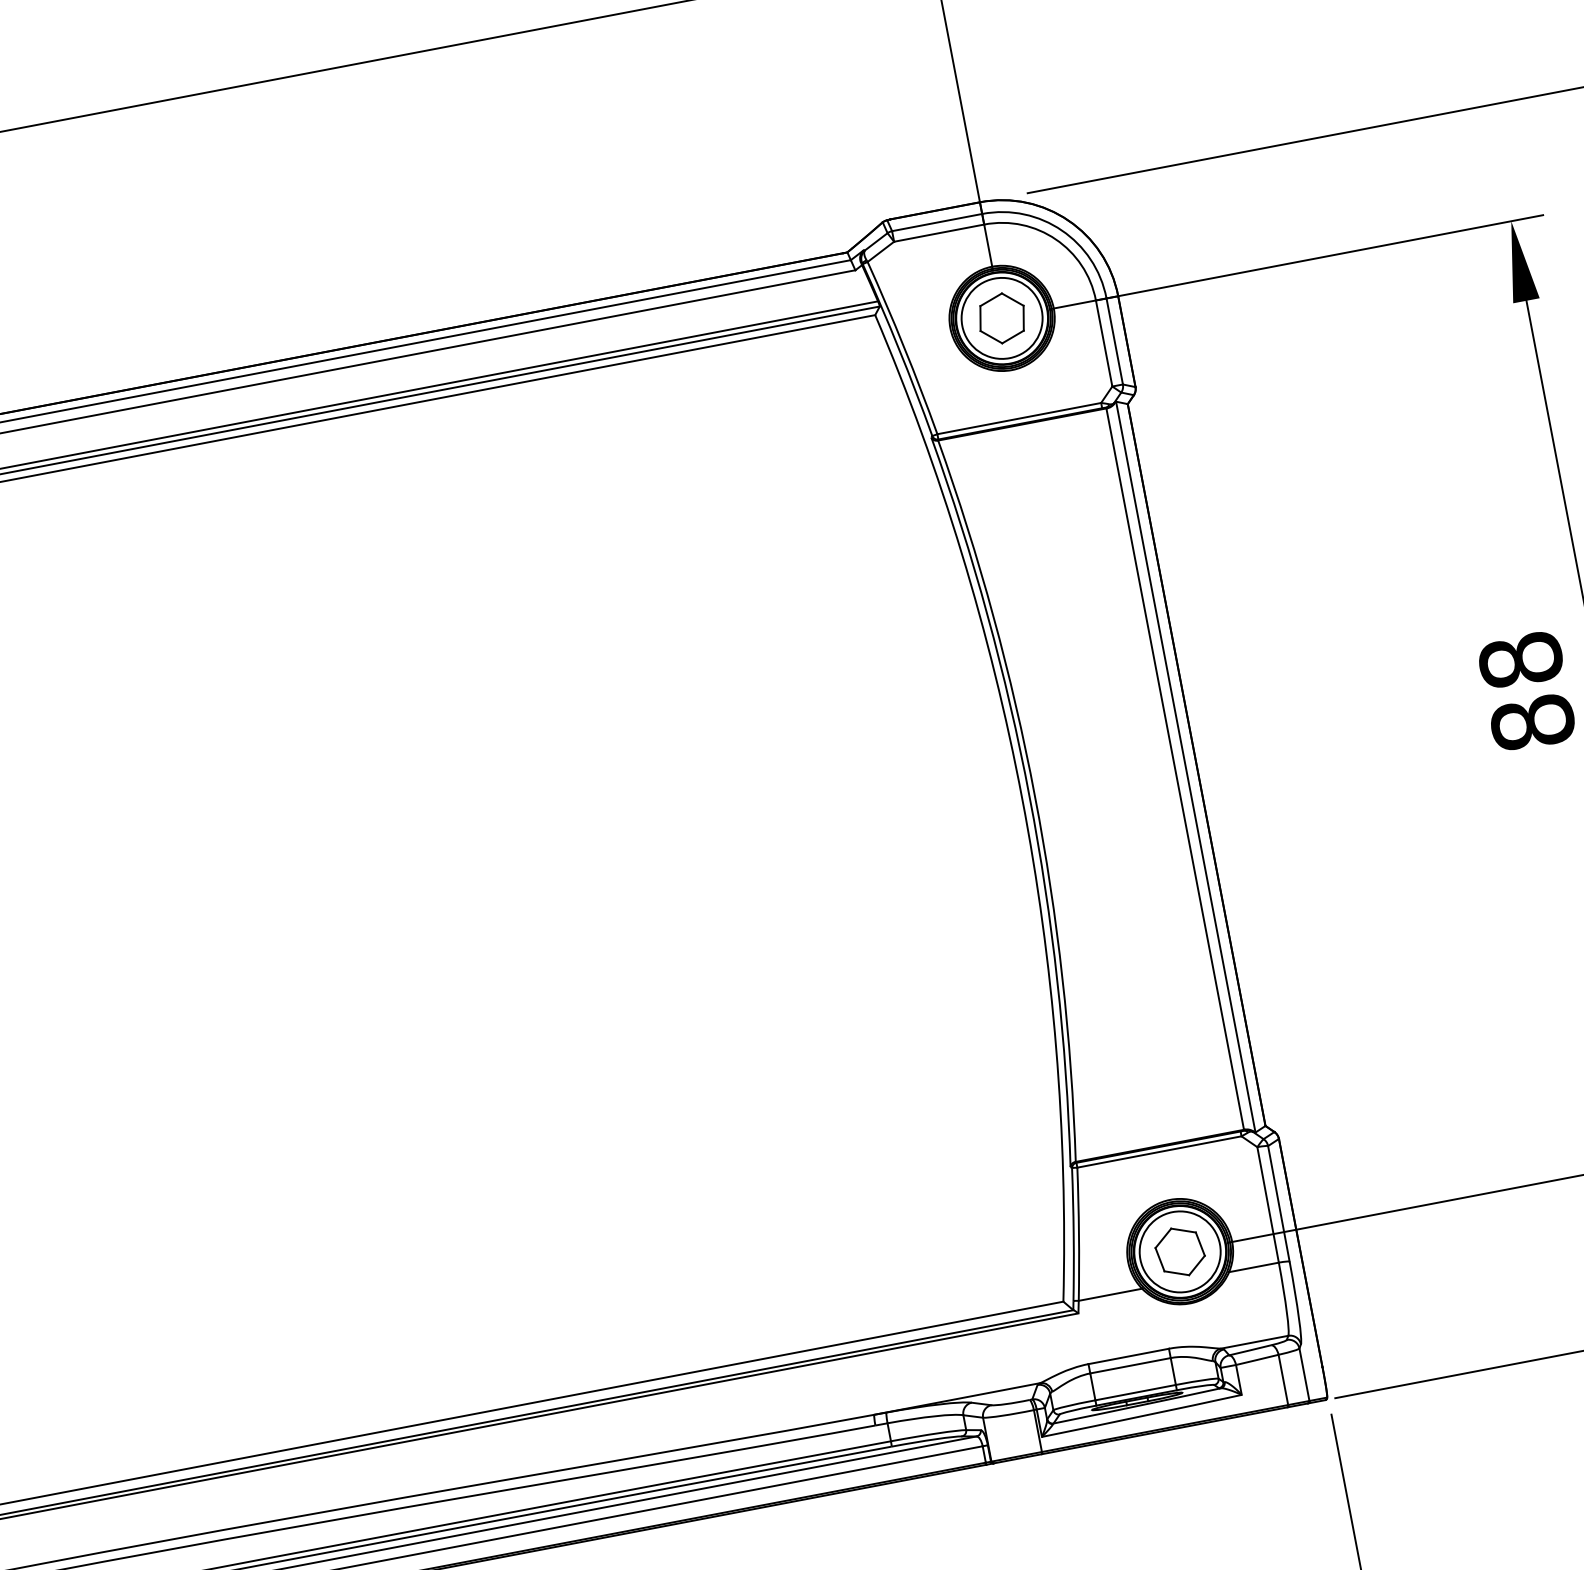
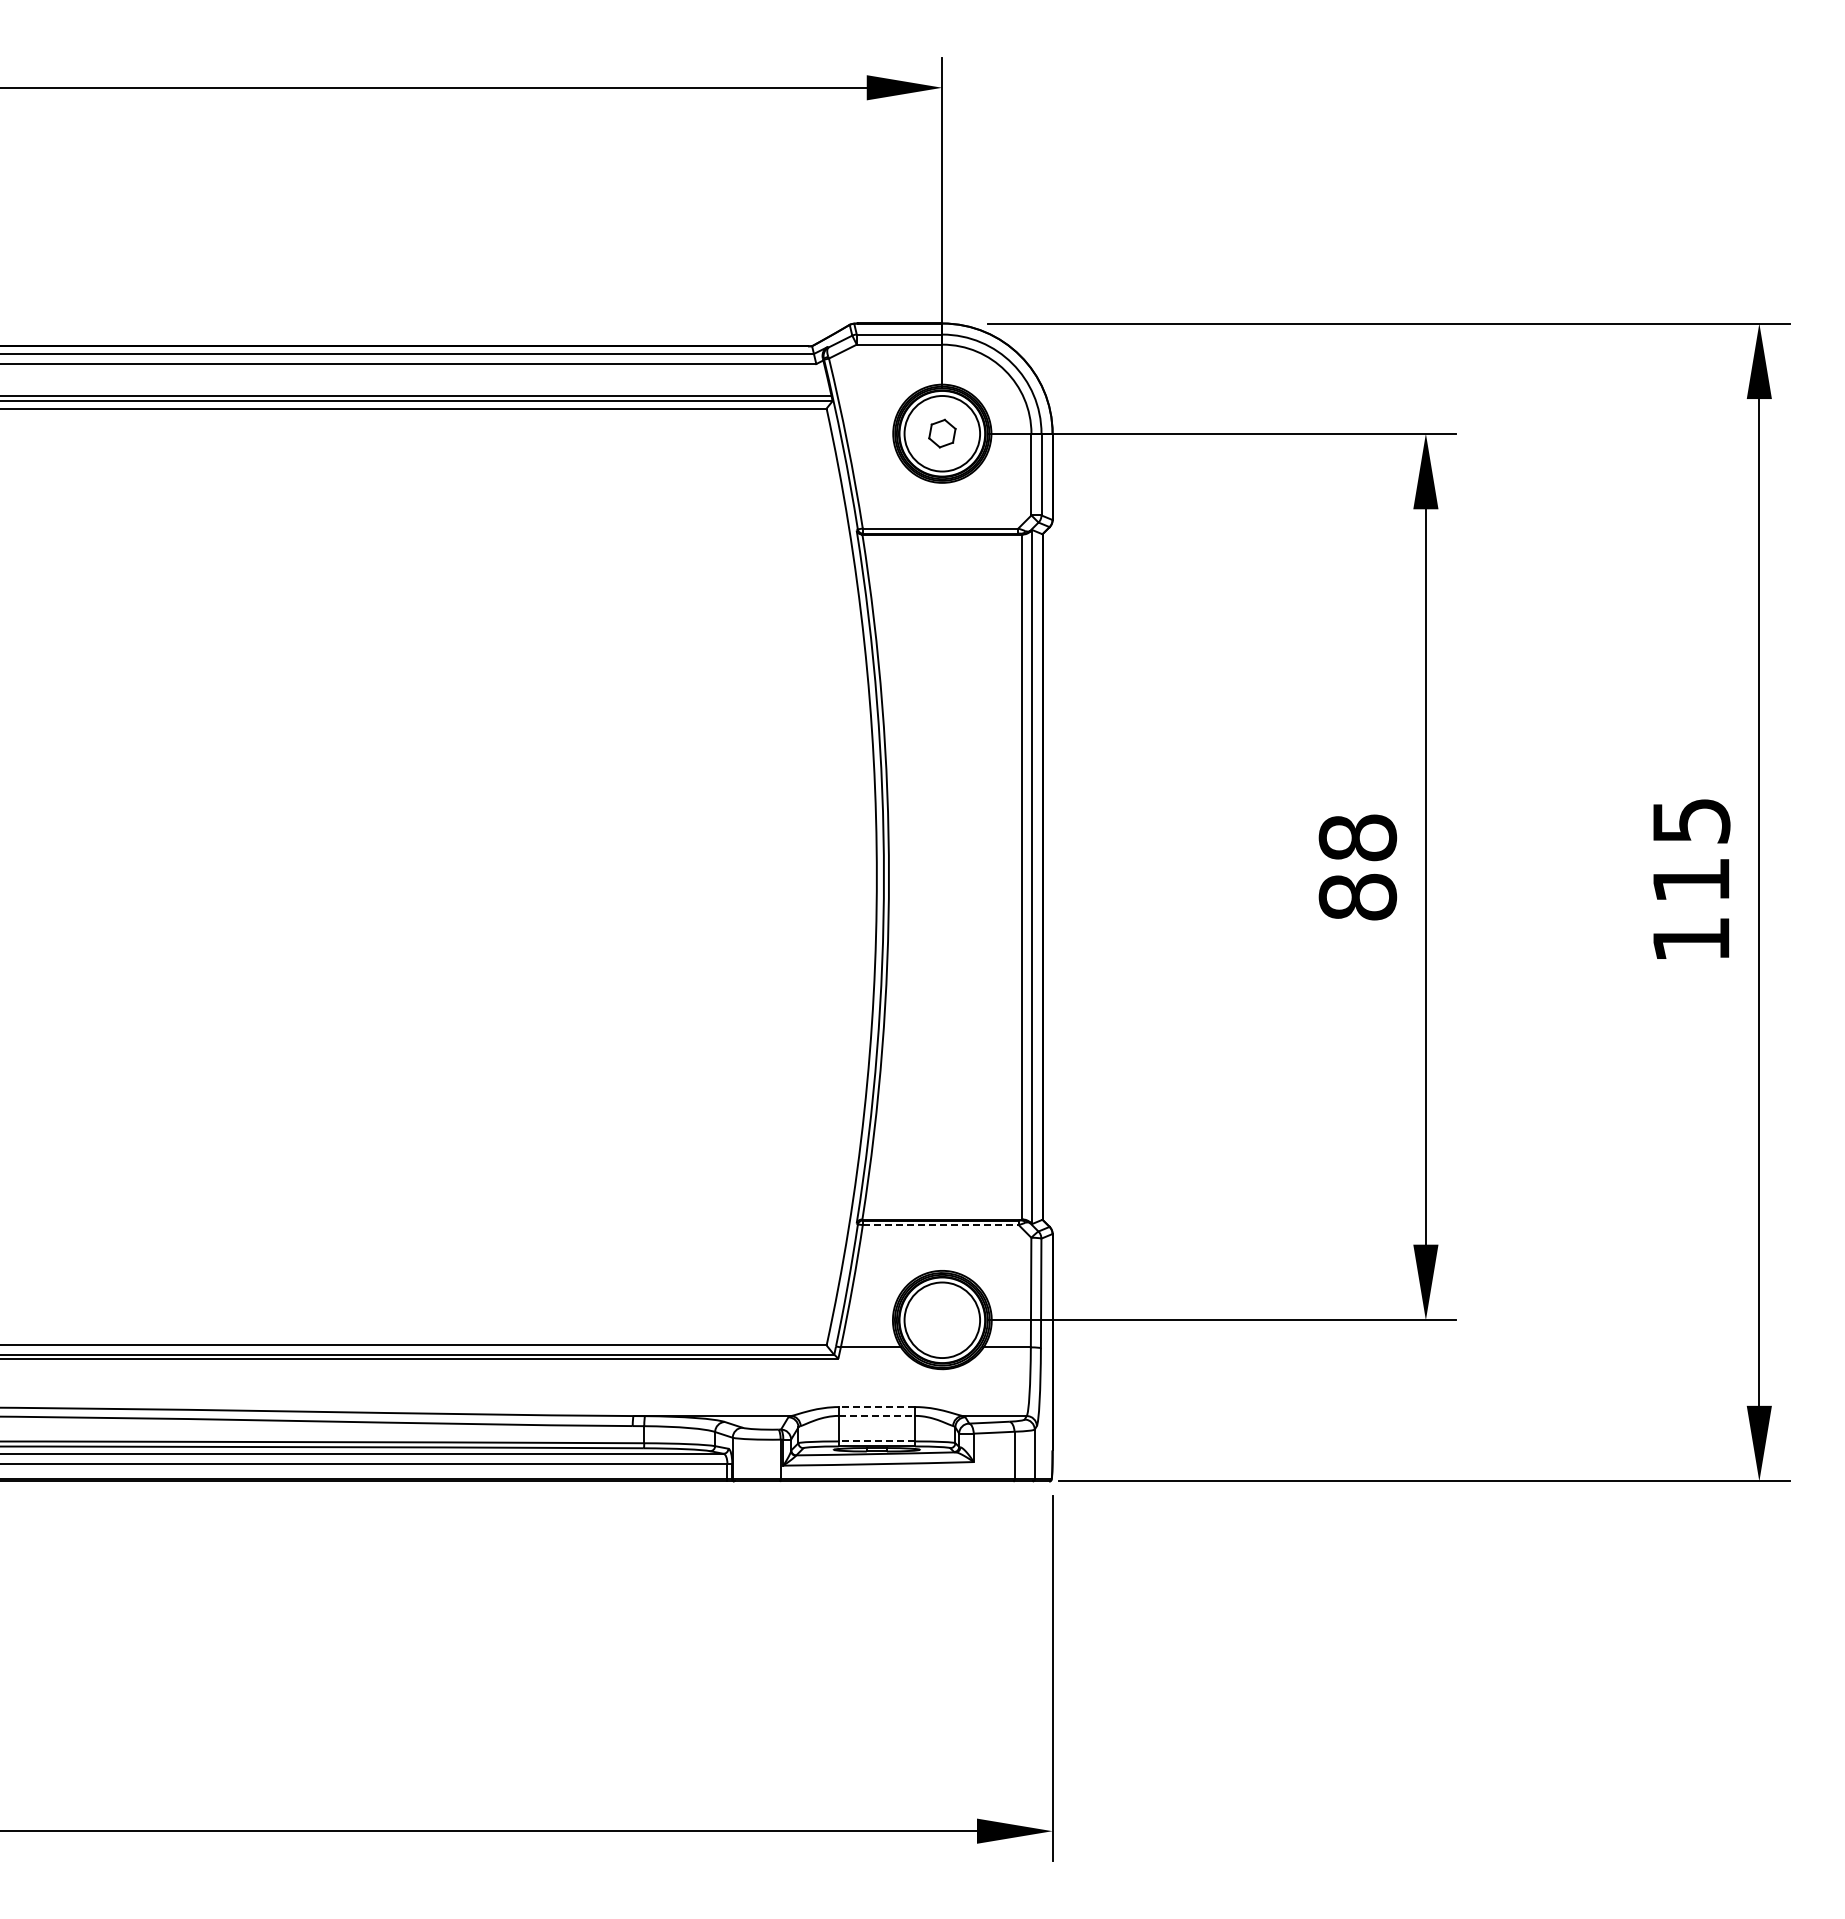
part: (1002, 318) -> (942, 433), size x0.6
line: (1159, 1152) -> (940, 1225), solid -> dashed
part: (1180, 1252) -> (942, 1320), removed
line: (1128, 1356) -> (876, 1407), solid -> dashed
line: (1131, 1365) -> (877, 1415), solid -> dashed
line: (1135, 1392) -> (876, 1441), solid -> dashed

